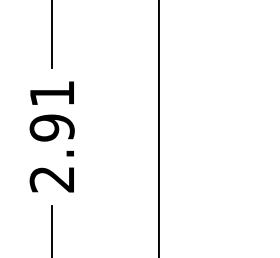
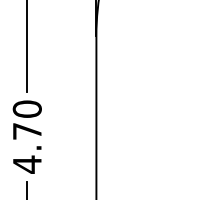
text: (50, 135) -> (26, 136), 2.91 -> 4.70

